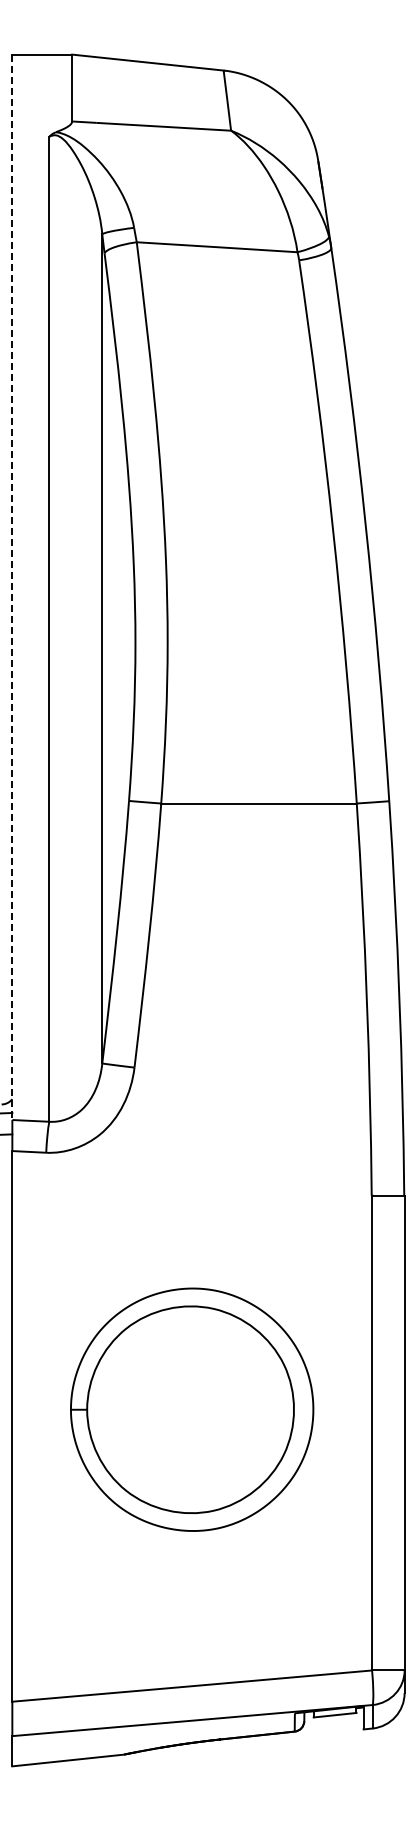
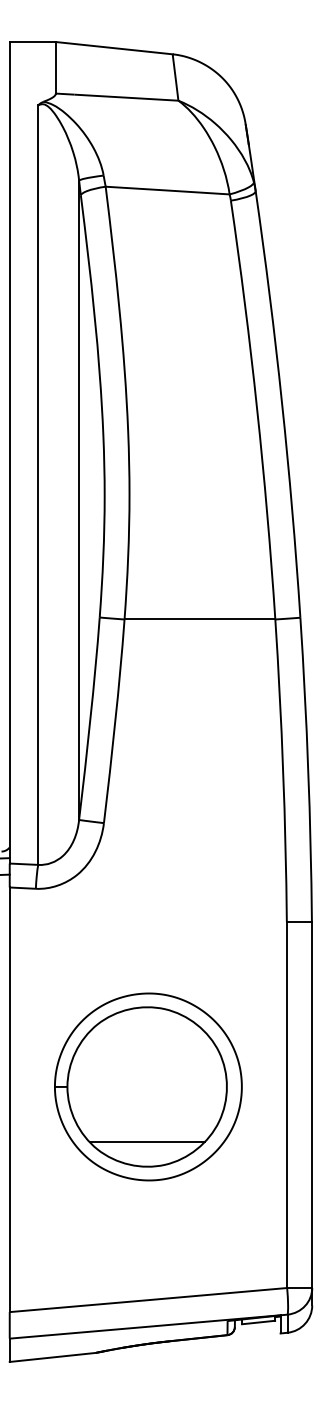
line: (12, 587) -> (9, 452), dashed -> solid
line: (190, 1481) -> (147, 1142), added

